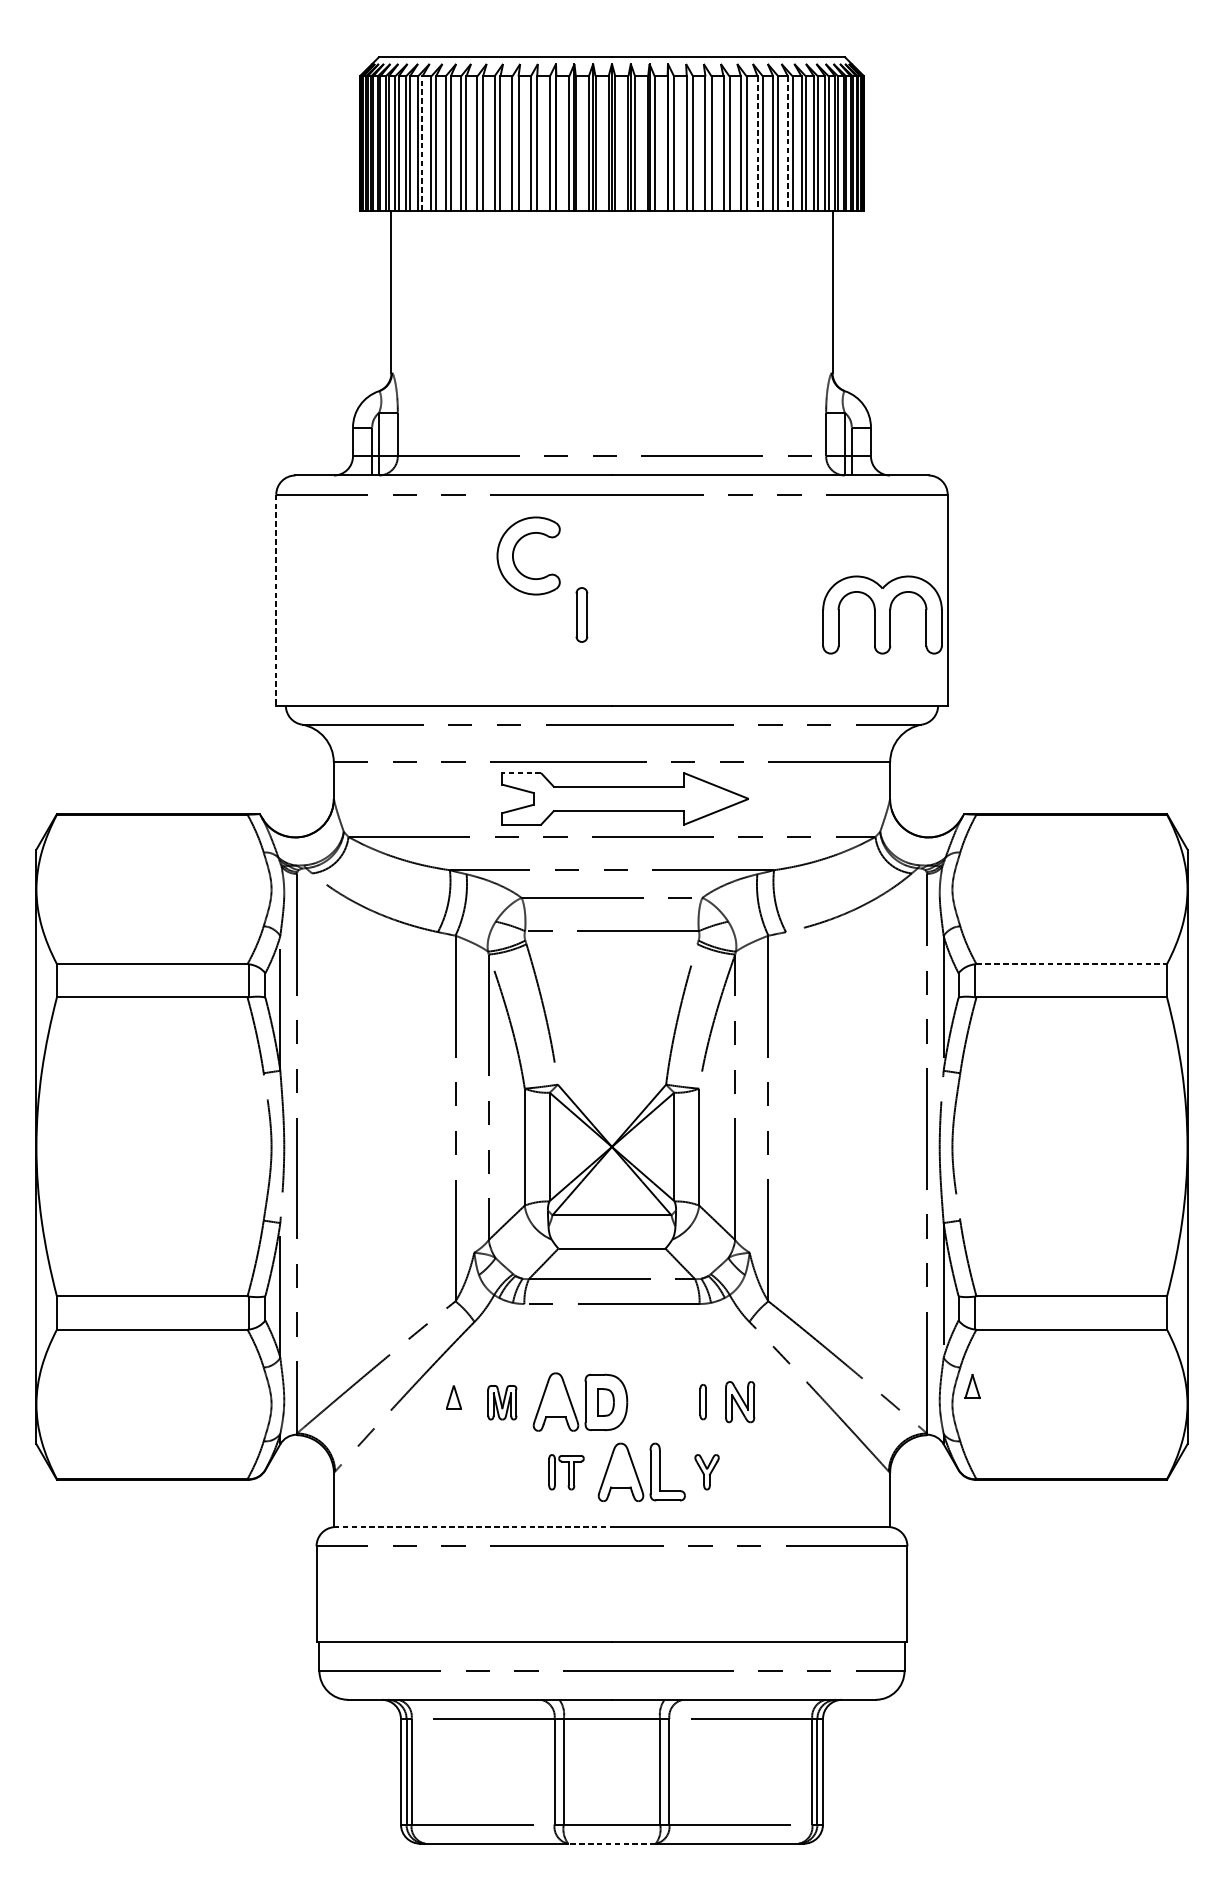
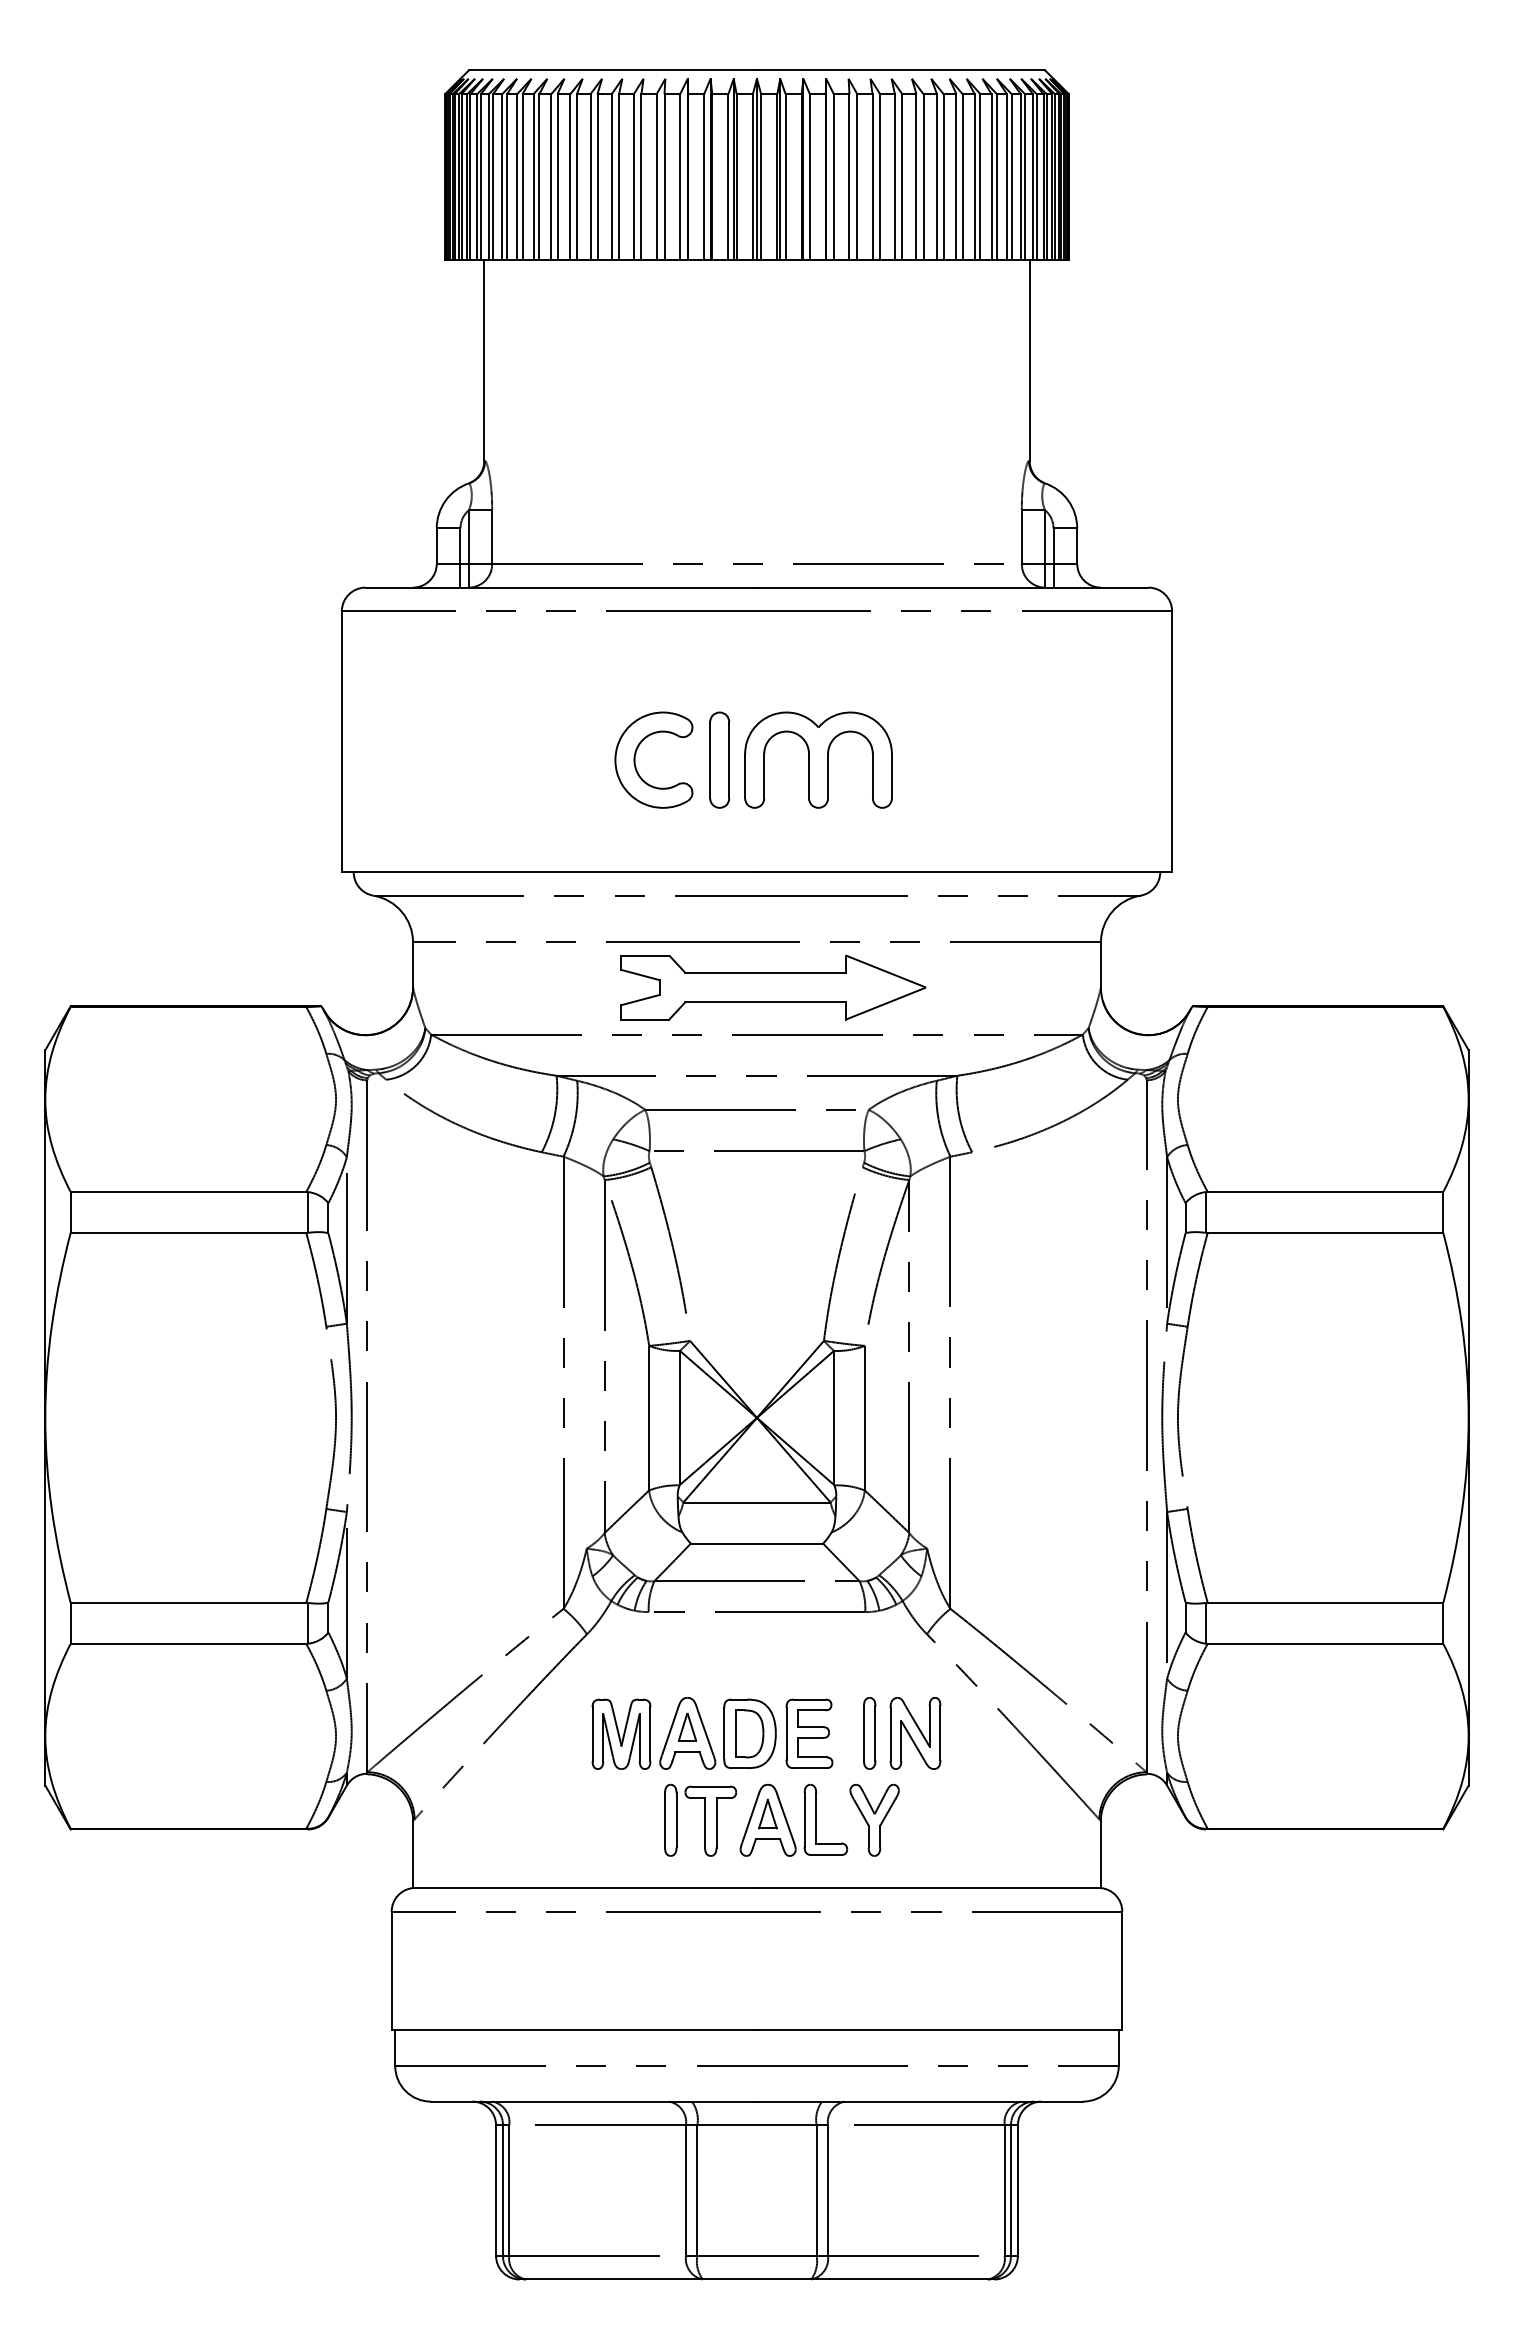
line: (422, 143) -> (522, 176), dashed -> solid
line: (757, 143) -> (936, 177), dashed -> solid
line: (787, 143) -> (974, 177), dashed -> solid
part: (513, 555) -> (635, 759), moved
line: (275, 600) -> (341, 742), dashed -> solid
part: (581, 614) -> (719, 759), size x1.43
part: (882, 614) -> (818, 759), moved
line: (521, 772) -> (645, 955), dashed -> solid
line: (1071, 963) -> (1325, 1191), dashed -> solid
part: (972, 1385) -> (767, 1813), moved
part: (453, 1397) -> (687, 1727), moved
part: (502, 1402) -> (621, 1733), size x1.67
part: (605, 1402) -> (749, 1733), size x1.43
part: (654, 1402) -> (809, 1733), added
part: (702, 1402) -> (869, 1733), size x1.67
part: (740, 1402) -> (915, 1733), size x1.43
part: (566, 1471) -> (700, 1819), size x1.67
part: (707, 1471) -> (874, 1819), size x1.67
line: (473, 1527) -> (585, 1888), dashed -> solid
line: (611, 1843) -> (756, 2279), dashed -> solid

